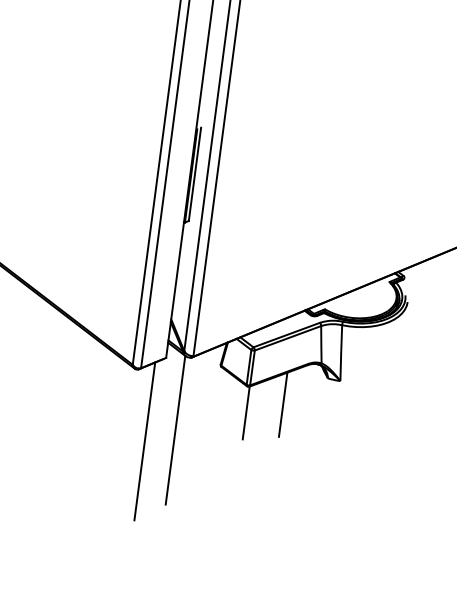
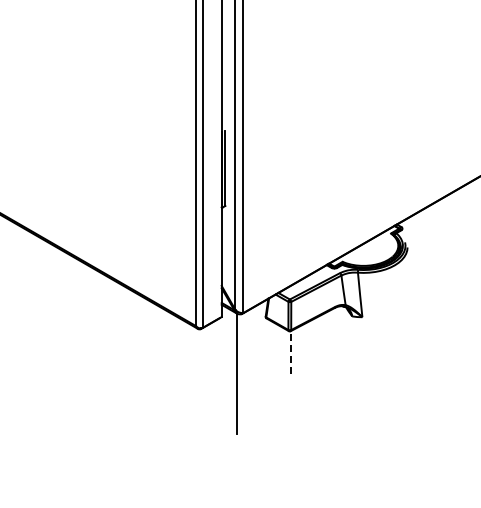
line: (283, 404) -> (319, 341), removed
line: (246, 411) -> (291, 351), solid -> dashed
line: (144, 441) -> (213, 385), removed

